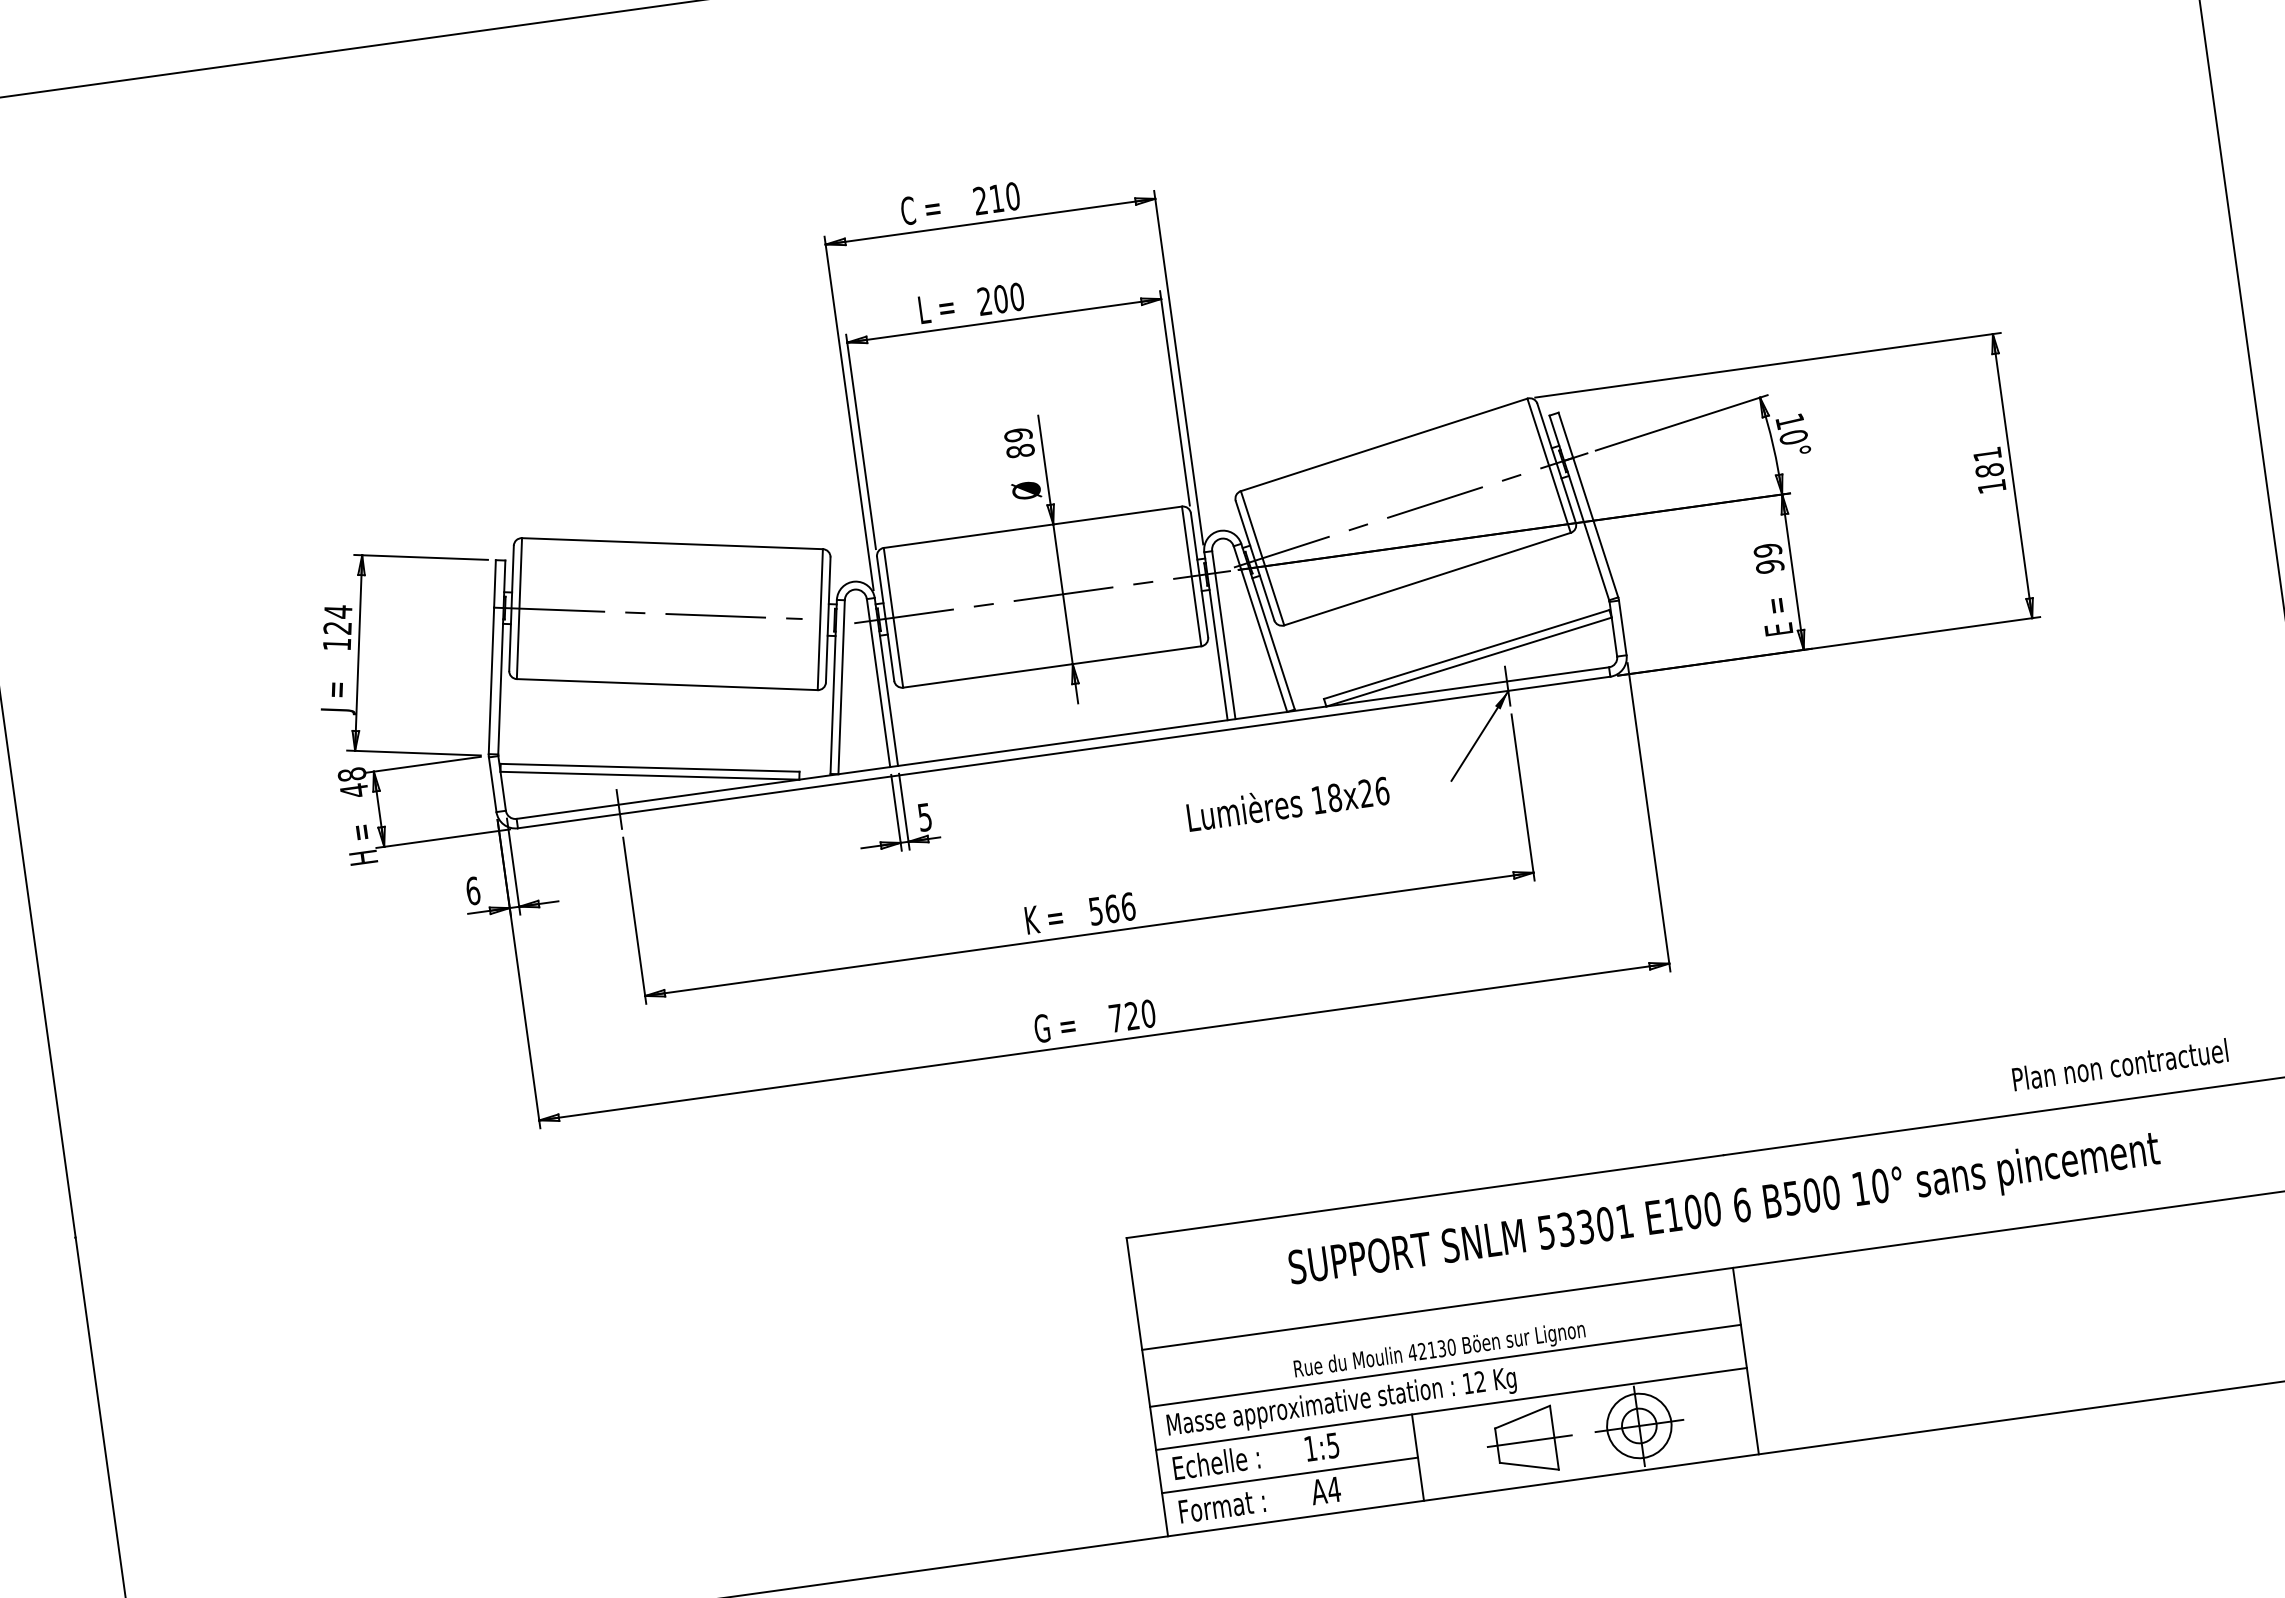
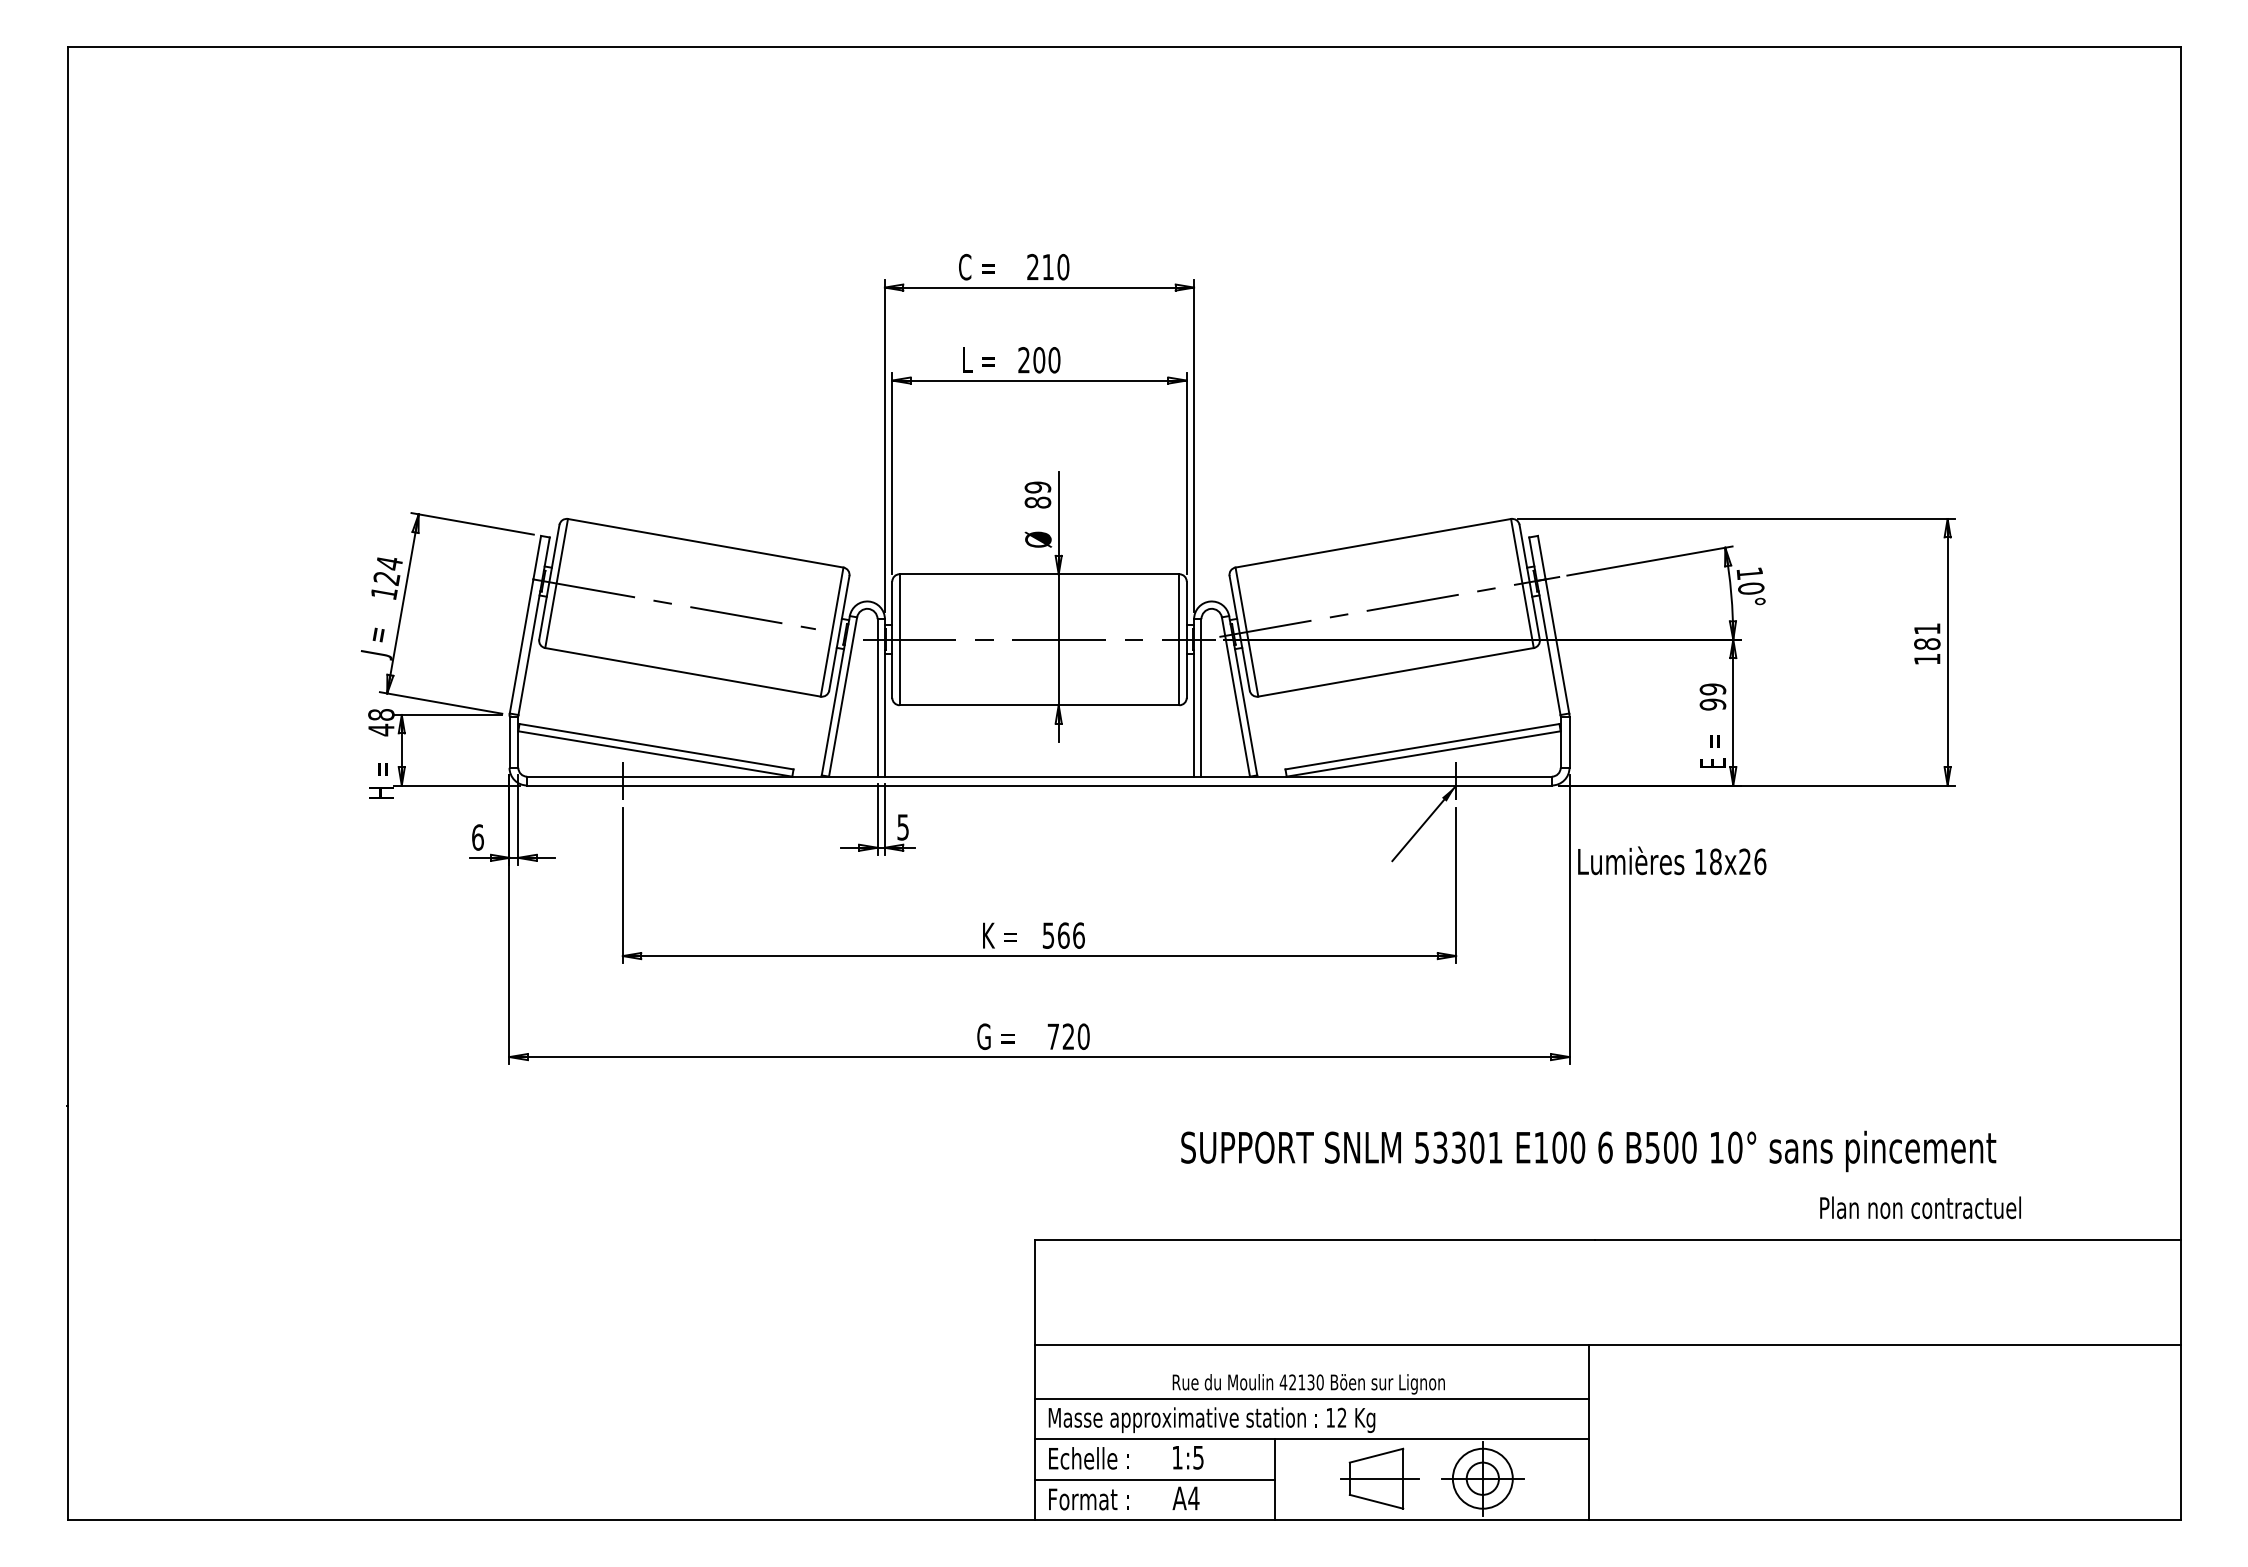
text: (1288, 802) -> (1672, 860), moved
text: (2120, 1064) -> (1920, 1207), moved
text: (1724, 1211) -> (1588, 1151), moved

